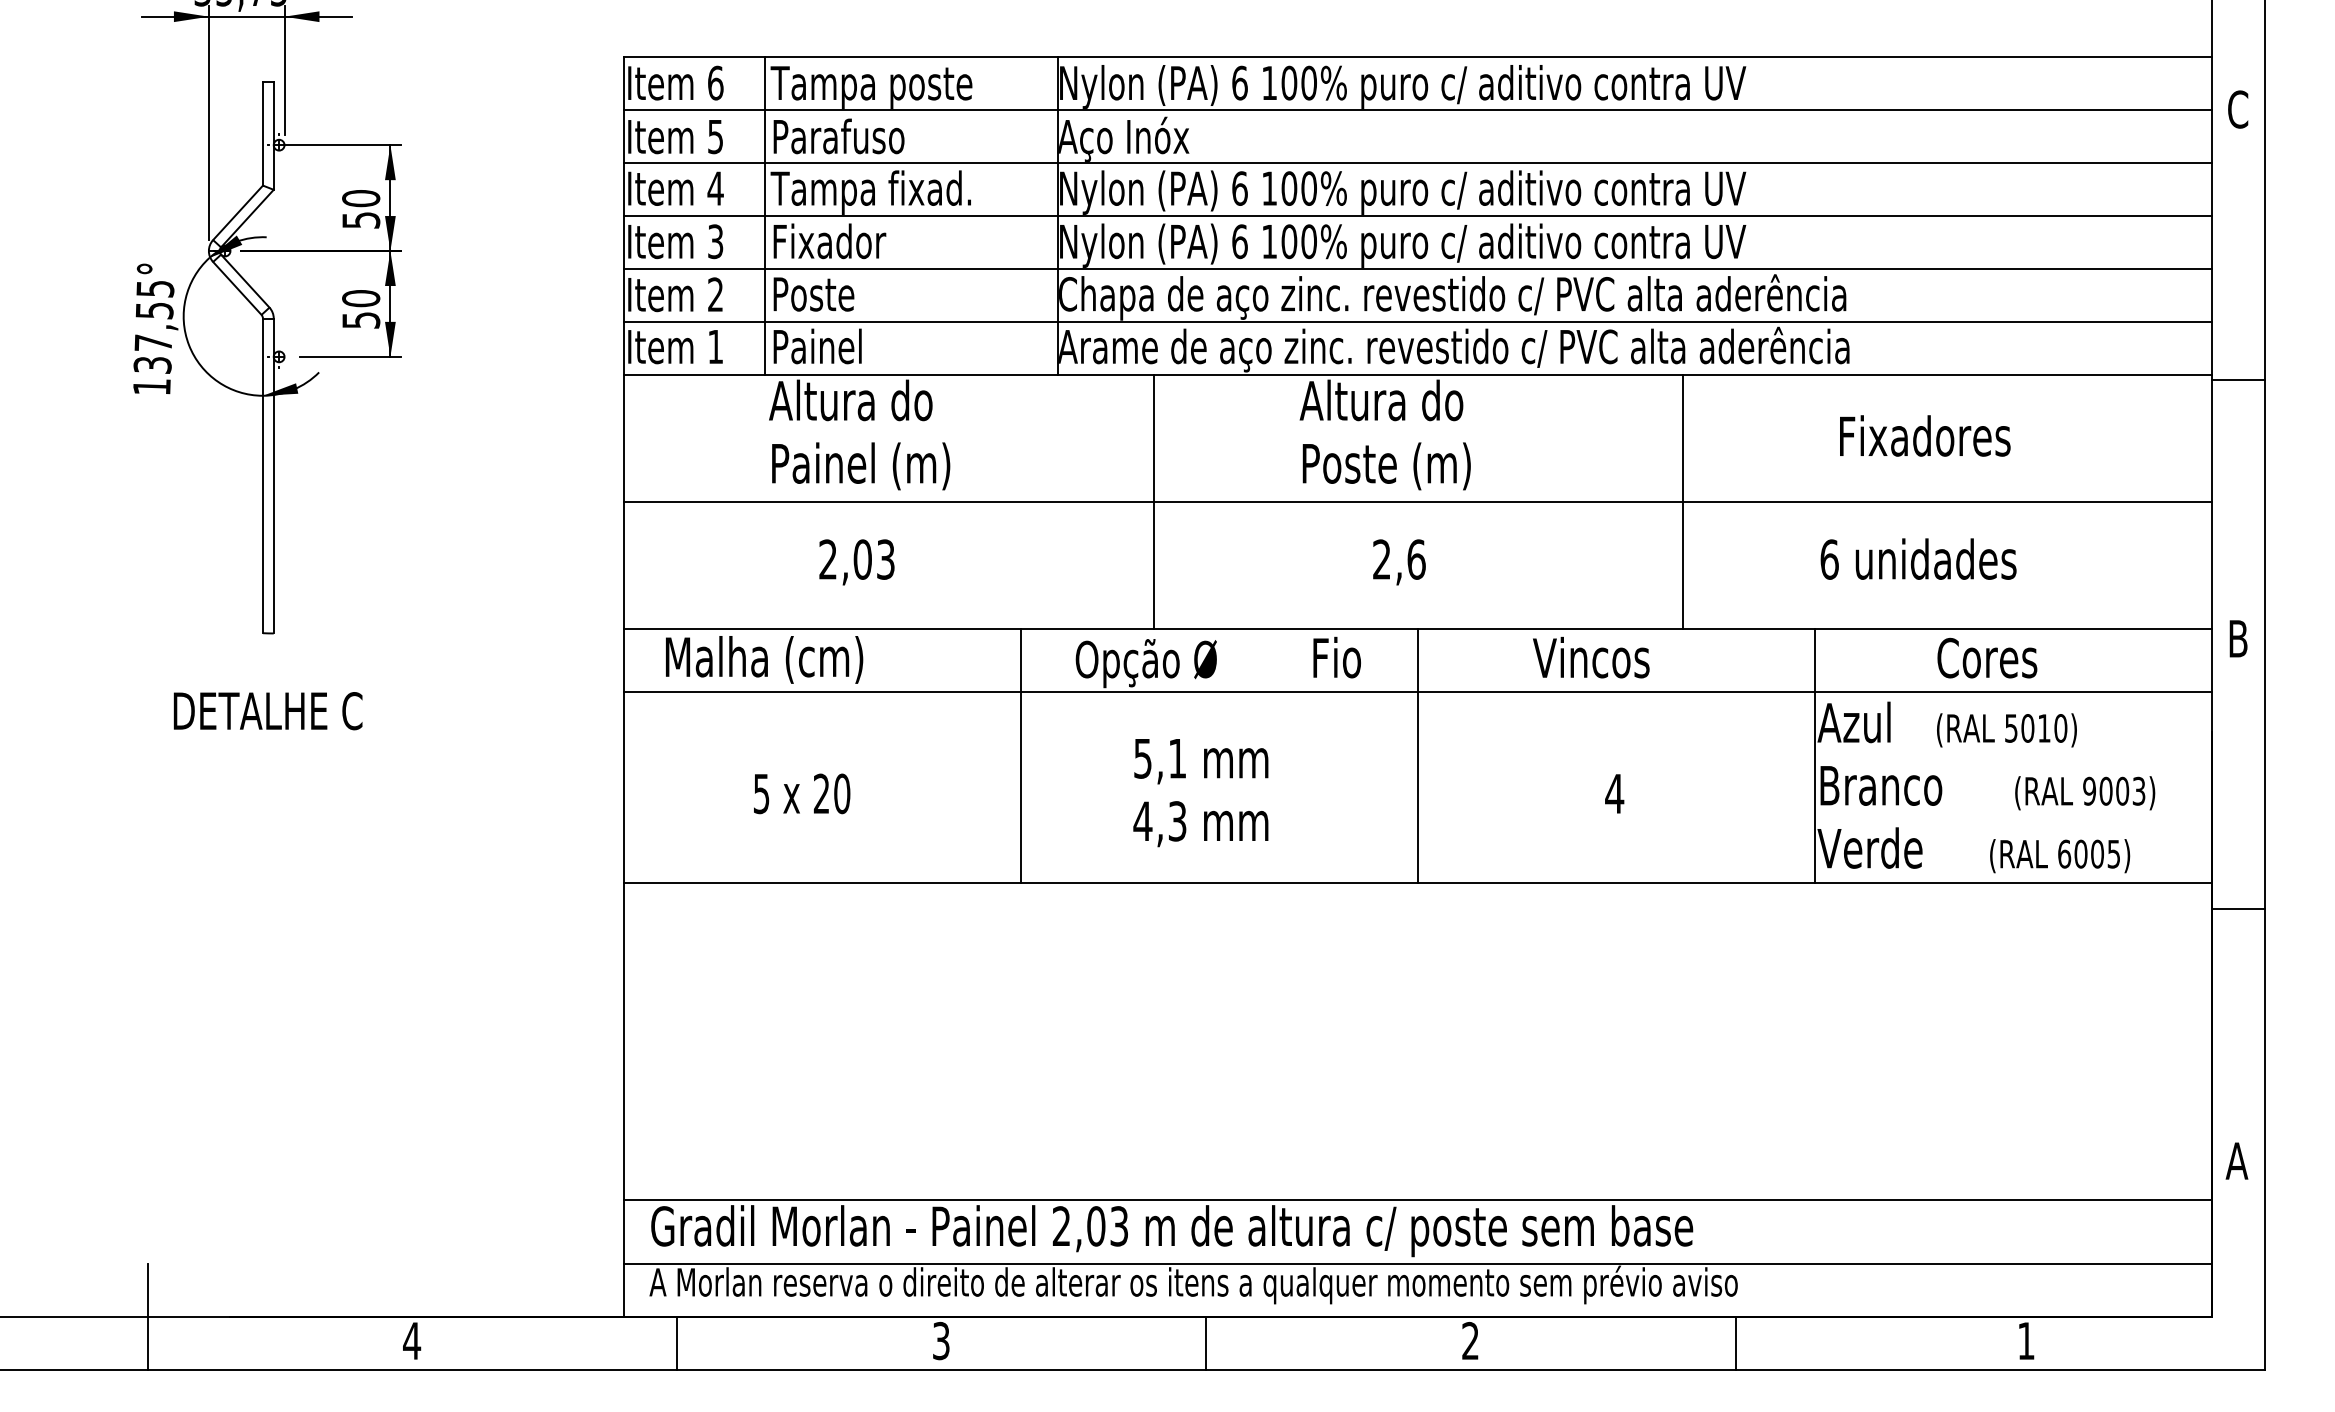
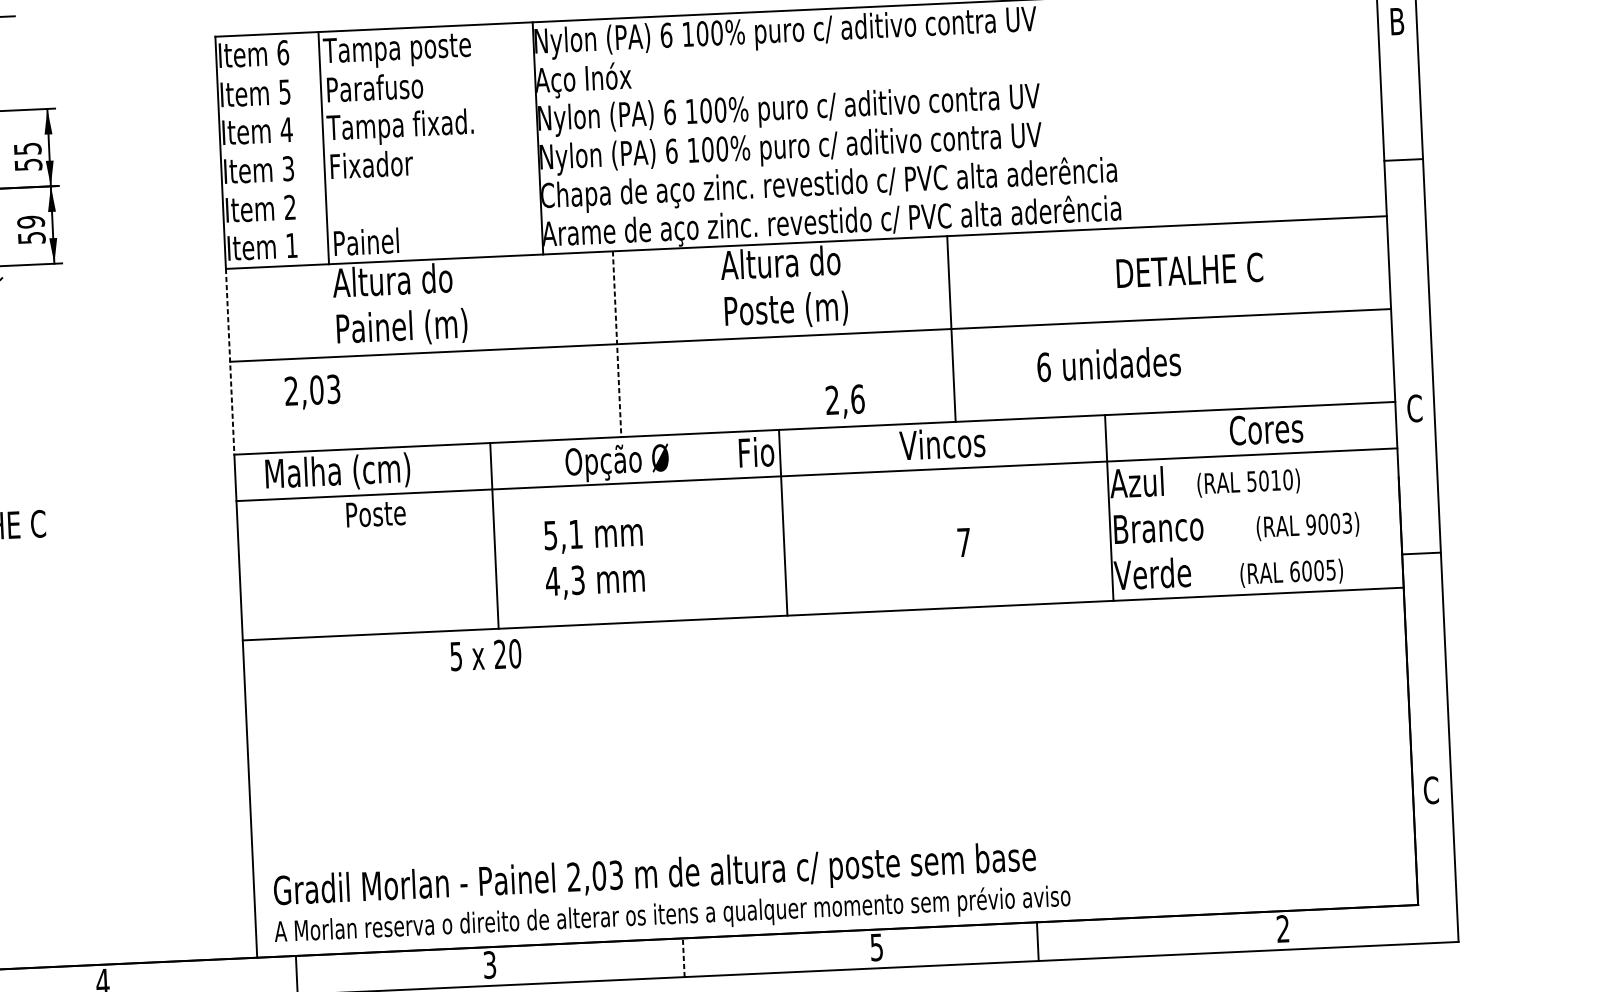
line: (1418, 109) -> (797, 48), removed
text: (2238, 109) -> (1397, 21), C -> B
line: (1418, 162) -> (799, 87), removed
text: (361, 198) -> (27, 148), 50 -> 55
line: (1418, 215) -> (801, 126), removed
line: (1418, 268) -> (803, 164), removed
text: (813, 294) -> (375, 514), moved
text: (361, 298) -> (31, 221), 50 -> 59
line: (1418, 321) -> (804, 203), removed
line: (2238, 379) -> (1403, 159), moved
text: (1941, 435) -> (1191, 269), Fixadores -> DETALHE C
line: (1682, 501) -> (951, 328), moved
line: (624, 502) -> (230, 362), solid -> dashed
line: (1153, 502) -> (617, 344), solid -> dashed
text: (1918, 558) -> (1108, 363), moved
text: (856, 562) -> (312, 392), moved
text: (1399, 562) -> (845, 401), moved
text: (2238, 638) -> (1414, 408), B -> C
text: (1987, 657) -> (1266, 428), moved
line: (1021, 755) -> (494, 535), moved
line: (1418, 755) -> (783, 522), moved
text: (802, 793) -> (486, 654), moved
text: (1200, 793) -> (593, 559), moved
text: (1614, 793) -> (963, 542), 4 -> 7
line: (2238, 909) -> (1421, 553), moved
text: (2236, 1161) -> (1430, 790), A -> C
line: (1418, 1200) -> (834, 846), removed
line: (1418, 1263) -> (836, 892), removed
text: (1470, 1340) -> (876, 947), 2 -> 5
text: (2026, 1340) -> (1283, 928), 1 -> 2
line: (1206, 1342) -> (683, 957), solid -> dashed
line: (1735, 1342) -> (1037, 941), moved

